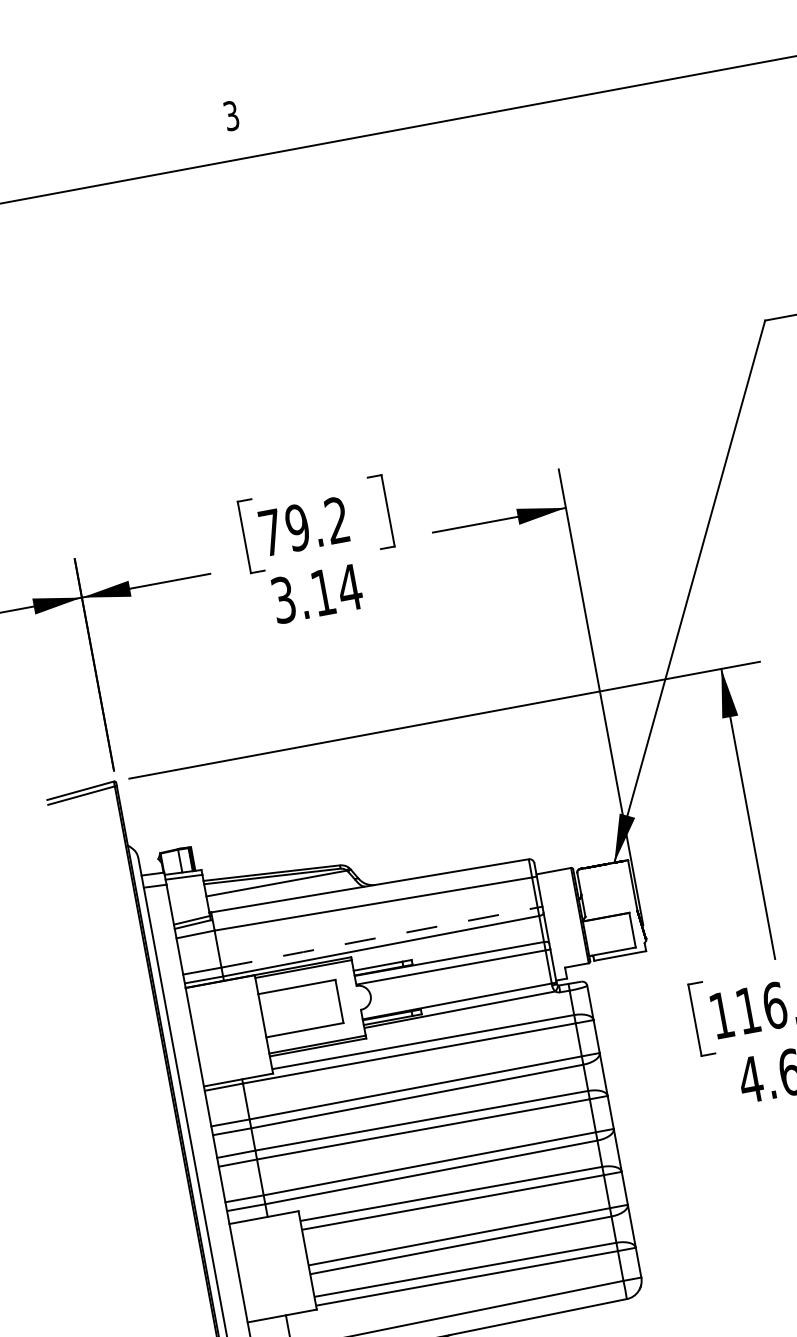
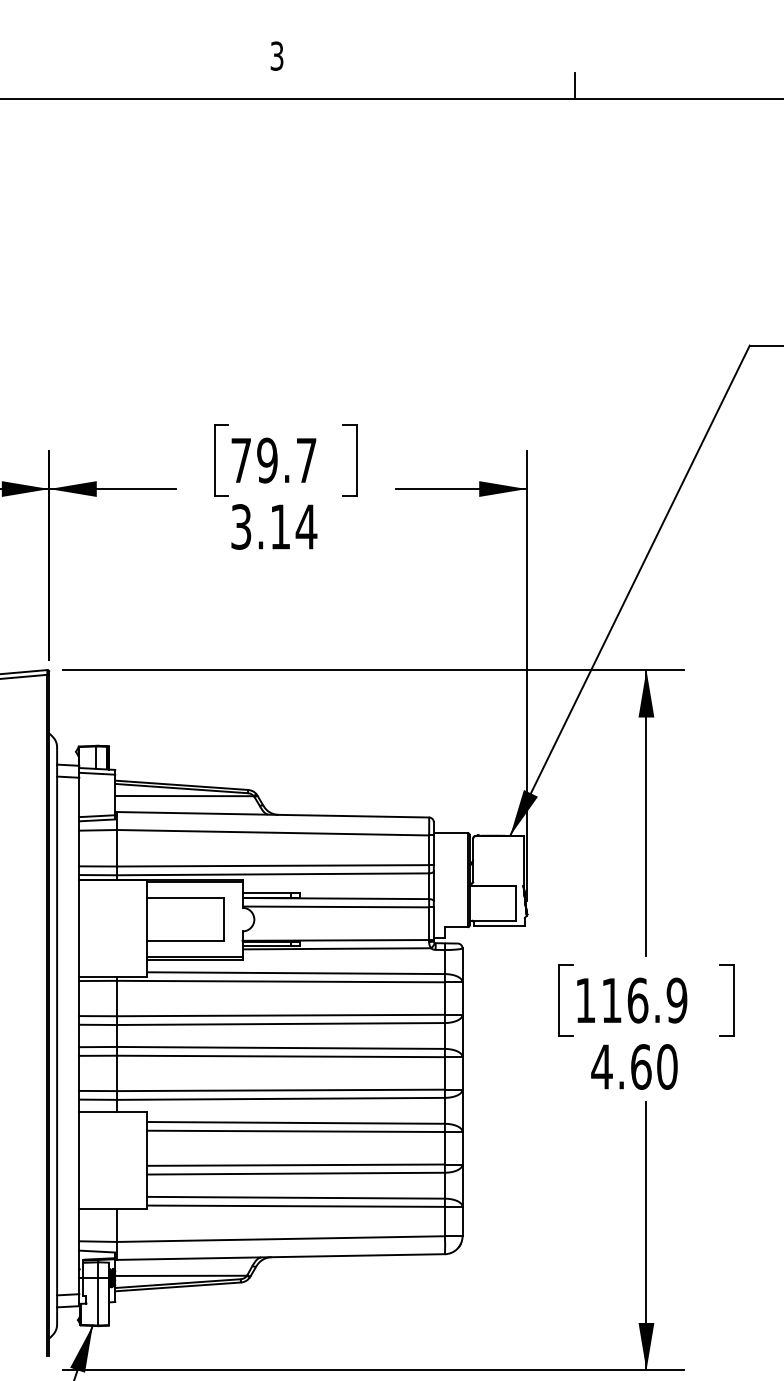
line: (538, 89) -> (574, 85), added
text: (337, 519) -> (306, 459), 79.2 -> 79.7
line: (378, 937) -> (272, 865), dashed -> solid

